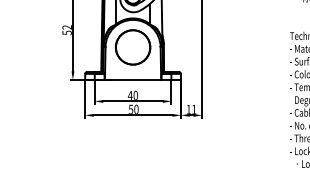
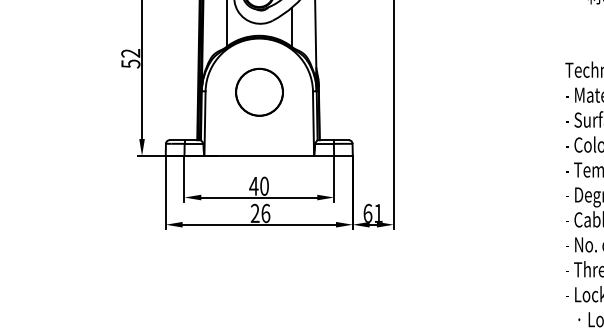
circle: (133, 47) -> (260, 92), size x0.7
text: (133, 108) -> (260, 211), 50 -> 26
text: (188, 109) -> (367, 213), 11 -> 61

